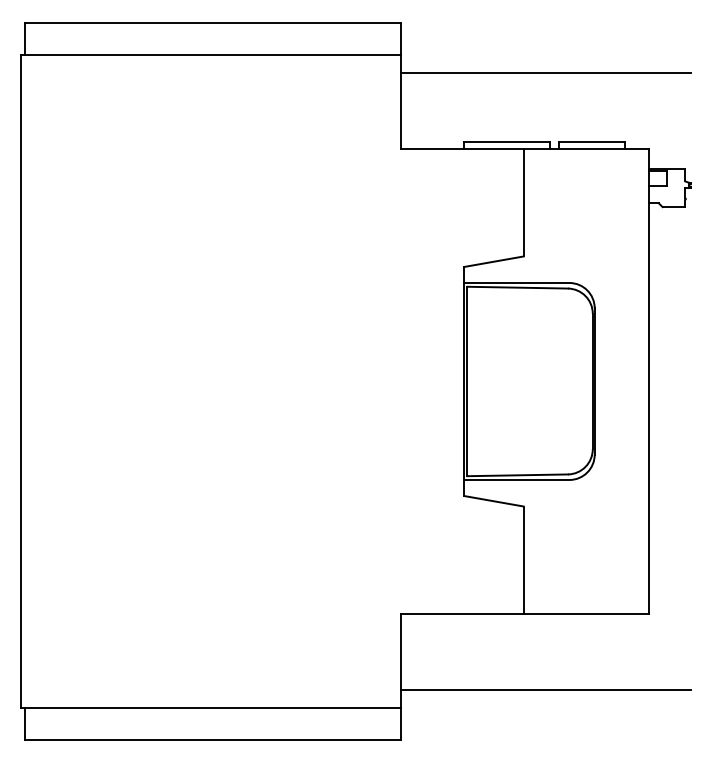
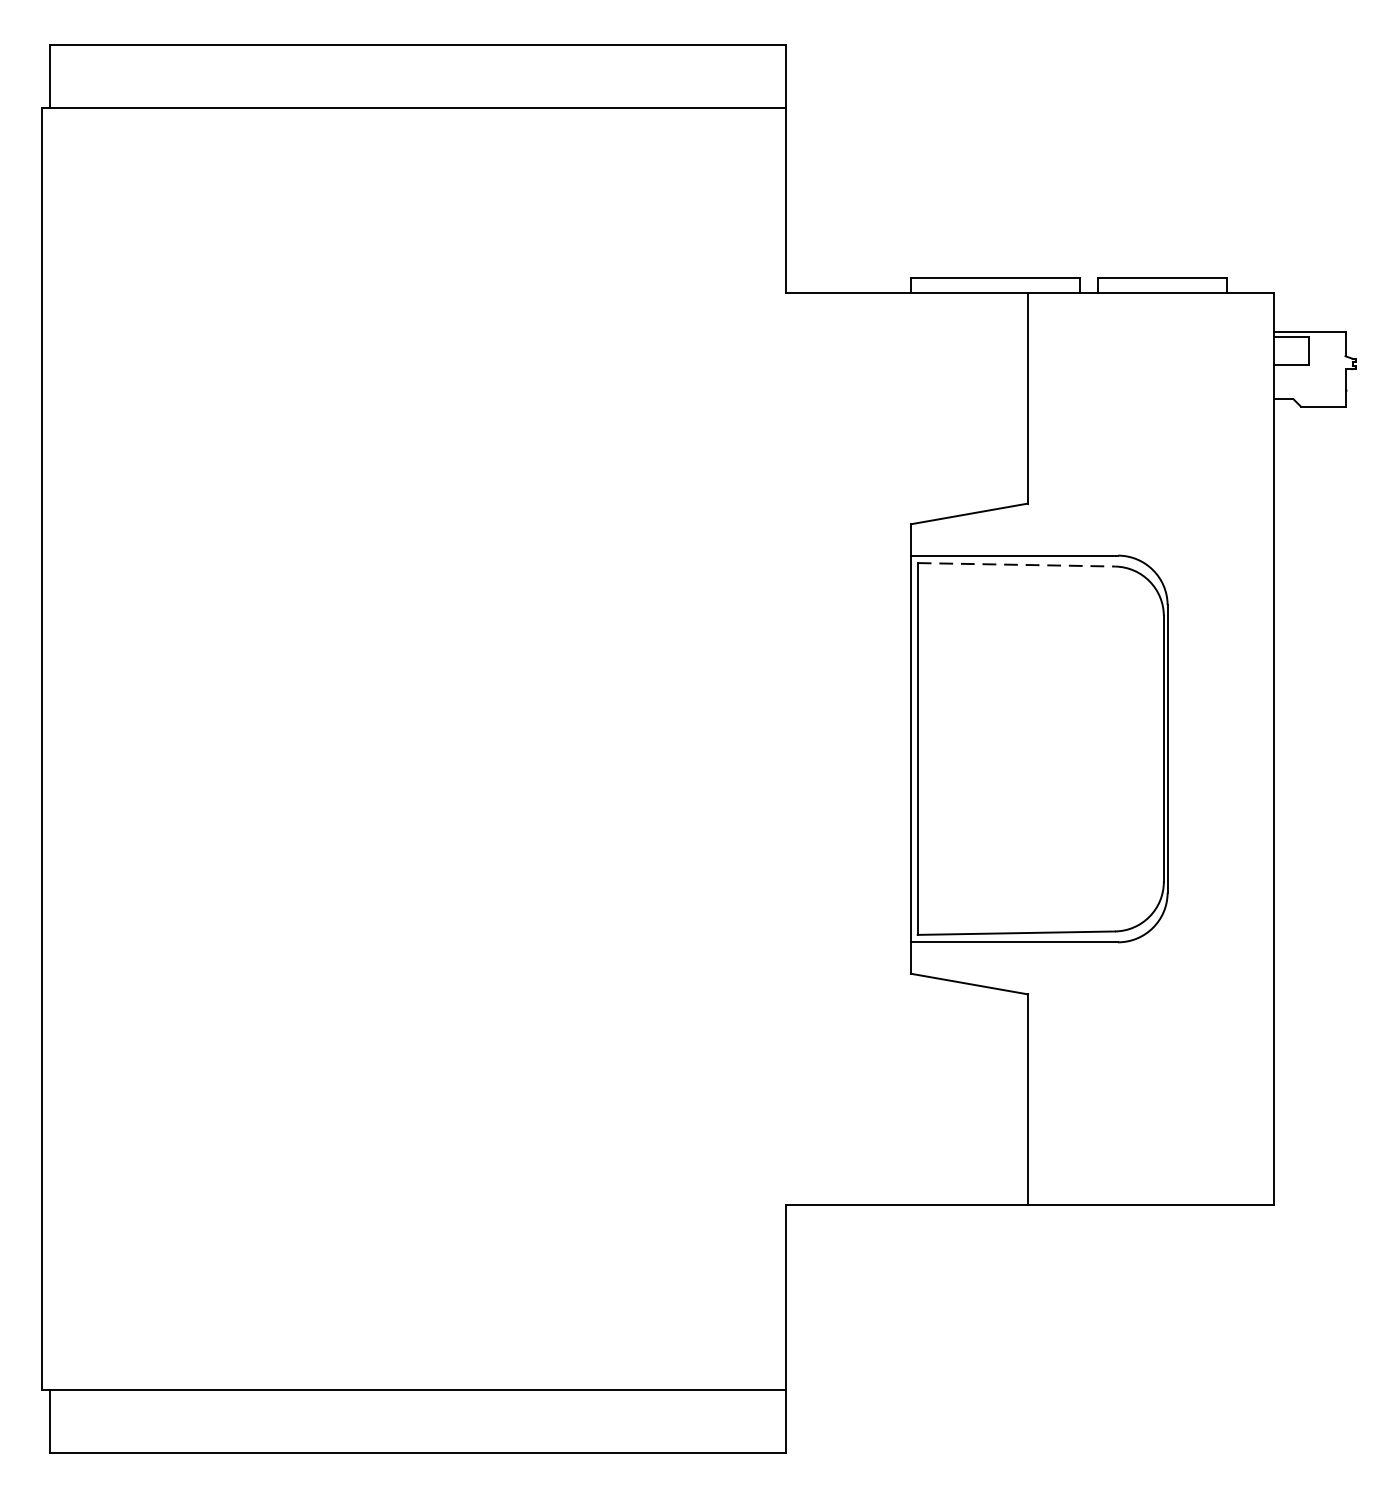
line: (545, 73) -> (1071, 144), removed
line: (518, 287) -> (1018, 564), solid -> dashed
line: (545, 689) -> (1071, 1353), removed

